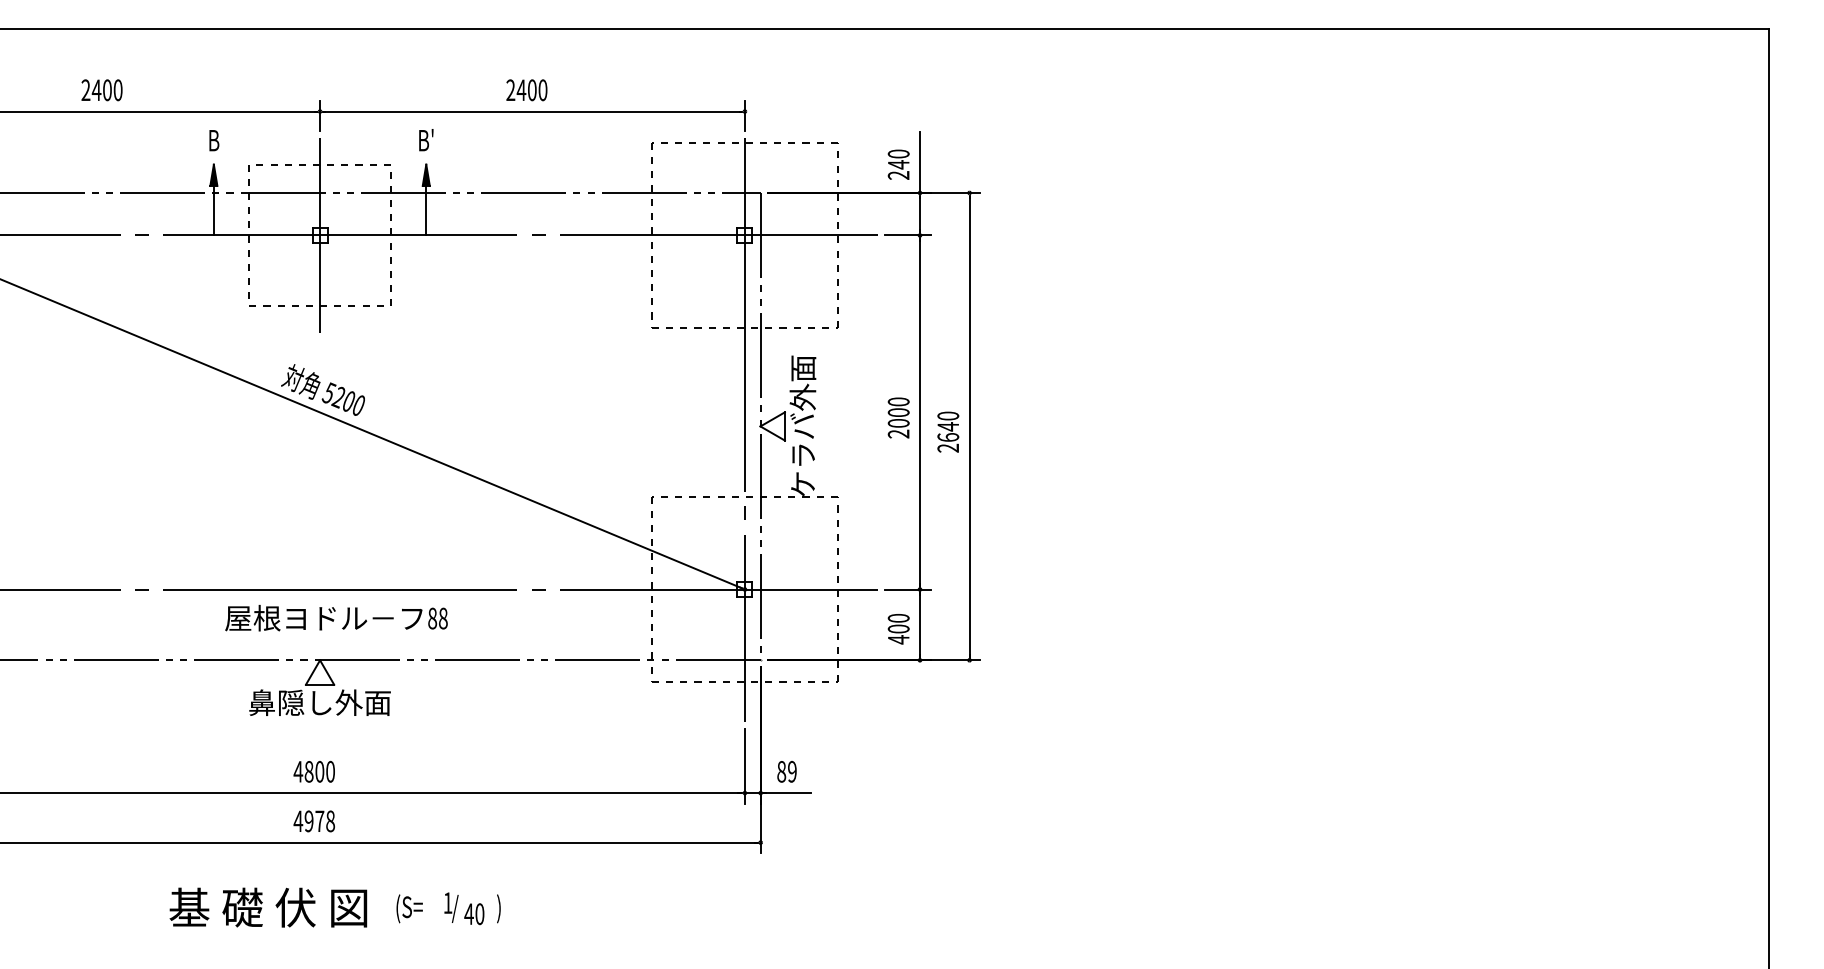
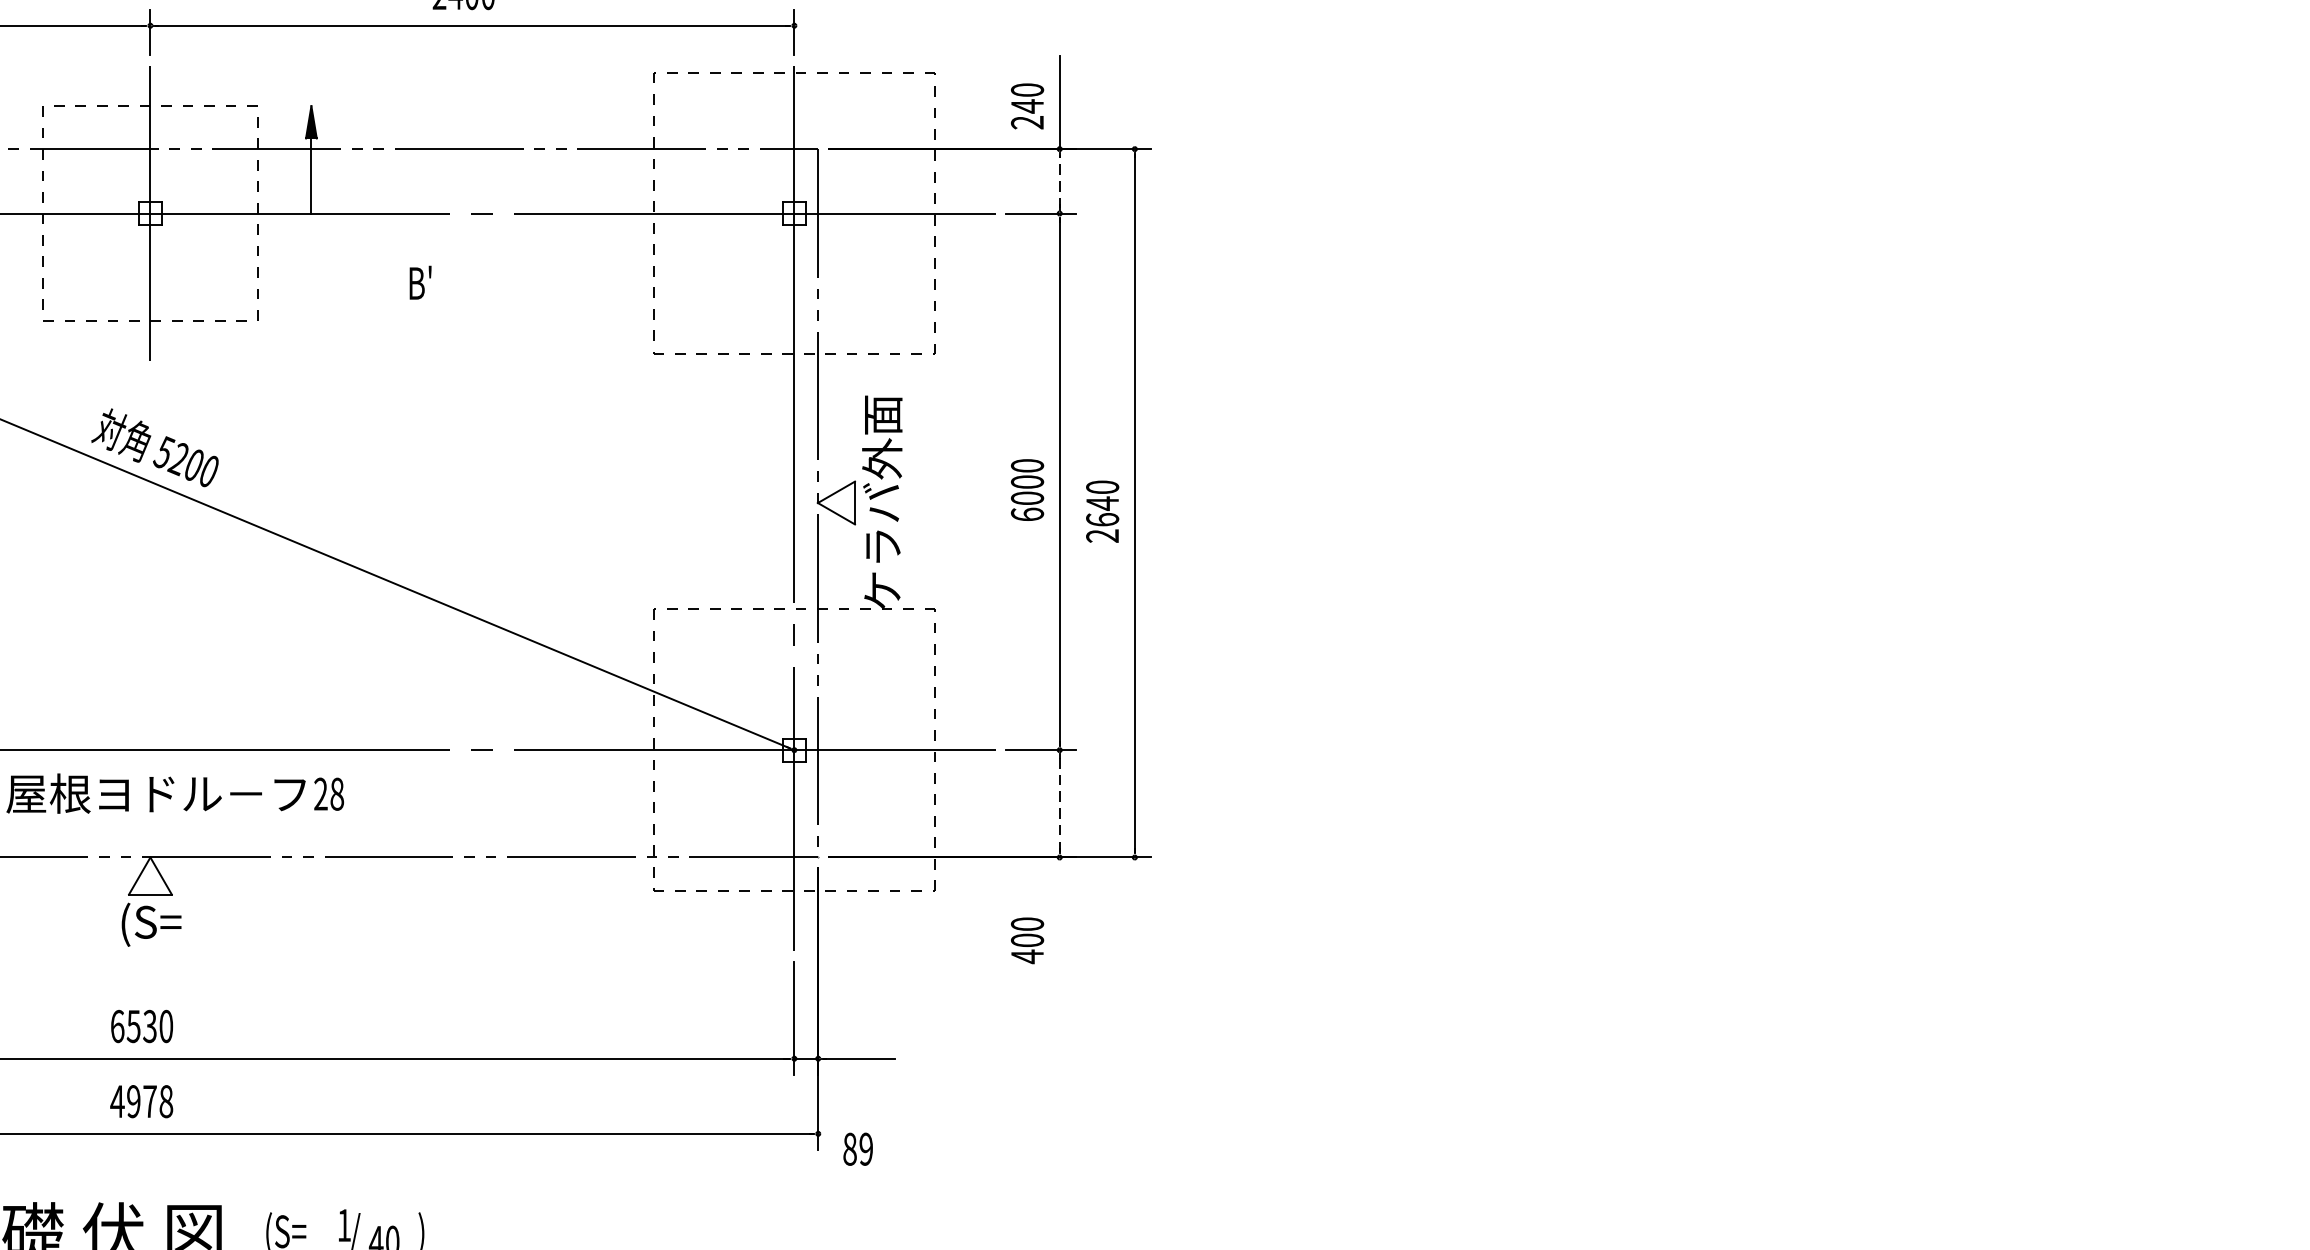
text: (426, 140) -> (420, 283), moved
line: (920, 214) -> (1060, 181), solid -> dashed
text: (898, 433) -> (1027, 513), 2000 -> 6000
text: (432, 618) -> (320, 794), 88 -> 28
line: (920, 624) -> (1060, 803), solid -> dashed
text: (898, 629) -> (1027, 941), moved
text: (319, 704) -> (149, 924), 鼻隠し外面 -> (S=
text: (308, 771) -> (132, 1026), 4800 -> 6530
text: (786, 771) -> (857, 1148), moved

